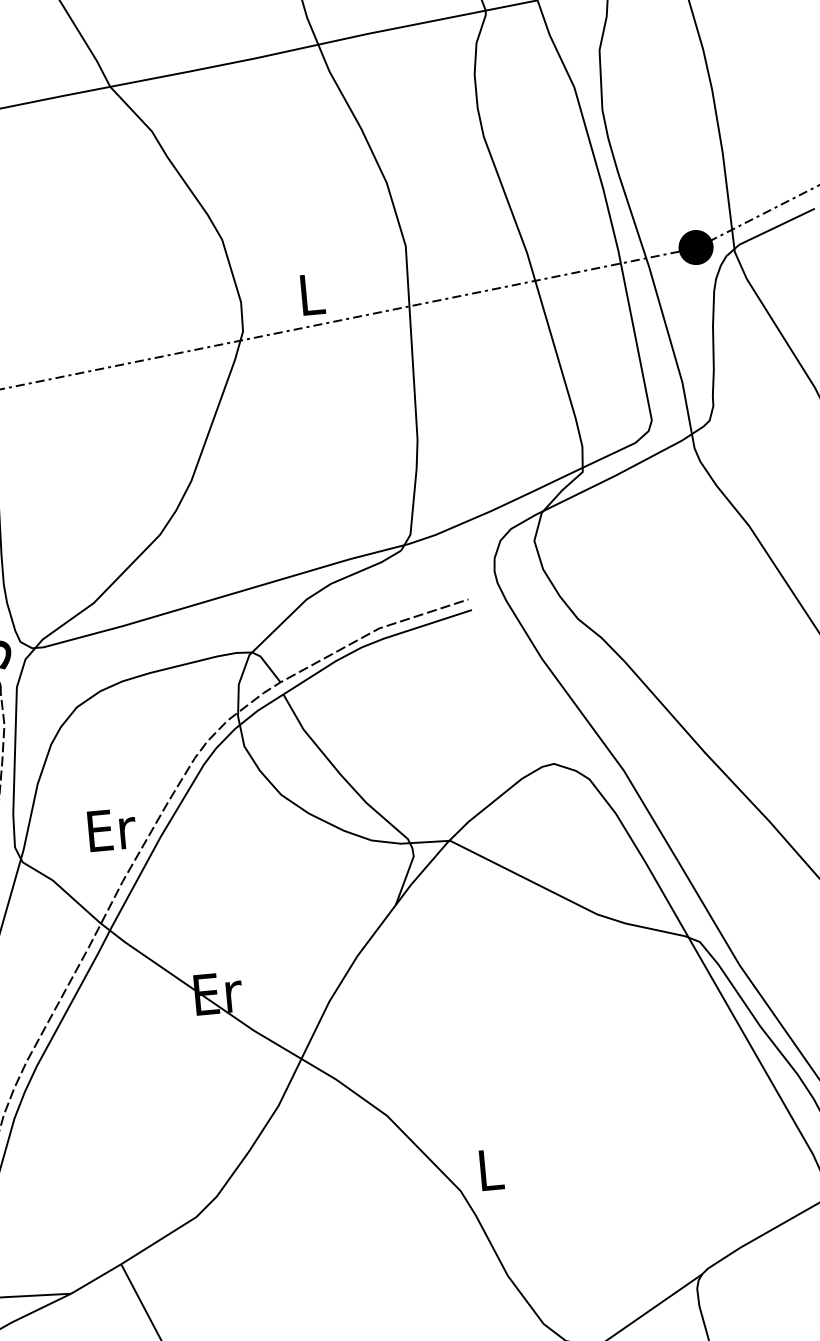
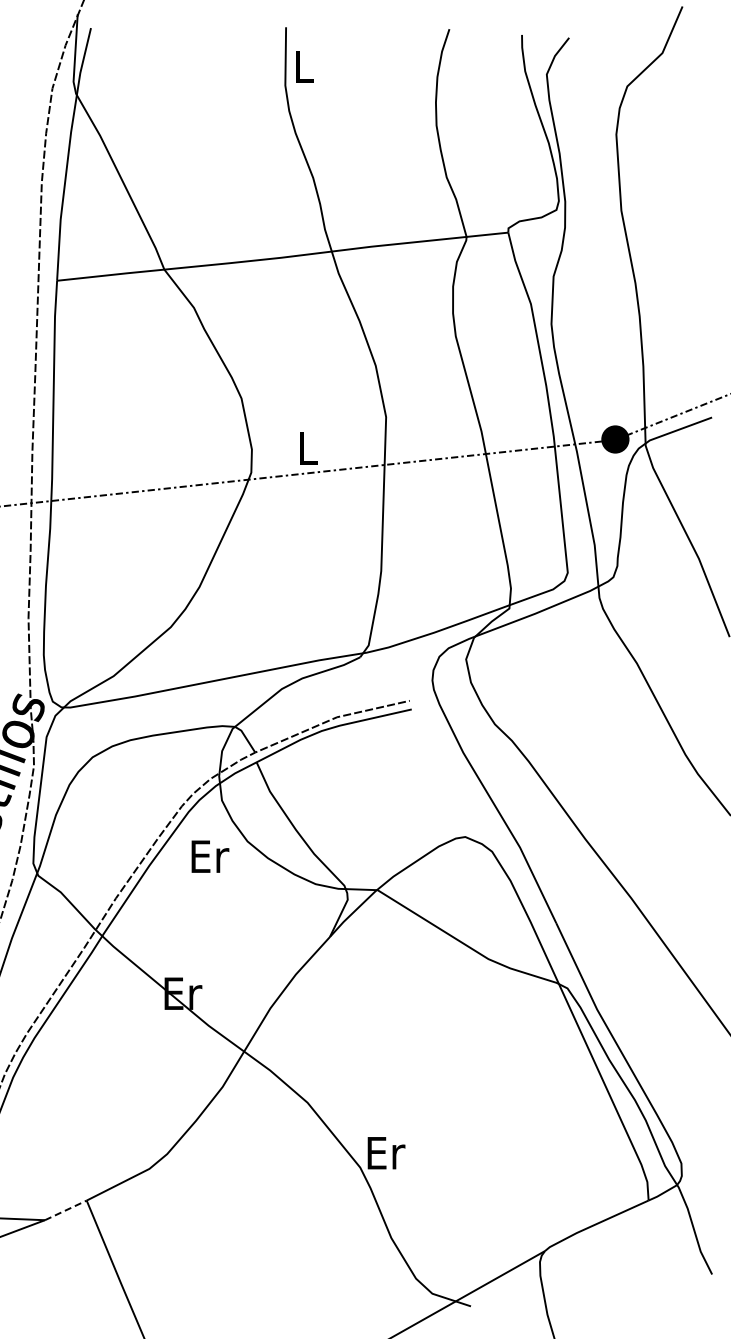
text: (112, 829) -> (210, 856), moved
text: (491, 1170) -> (386, 1153), L -> Er
line: (96, 1279) -> (66, 1210), solid -> dashed

